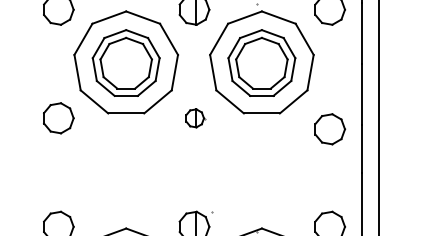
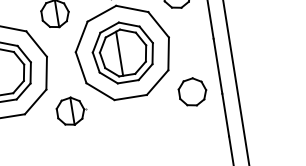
line: (257, 63) -> (119, 53), added
part: (195, 118) -> (71, 111), size x1.67
part: (330, 129) -> (193, 92), moved

